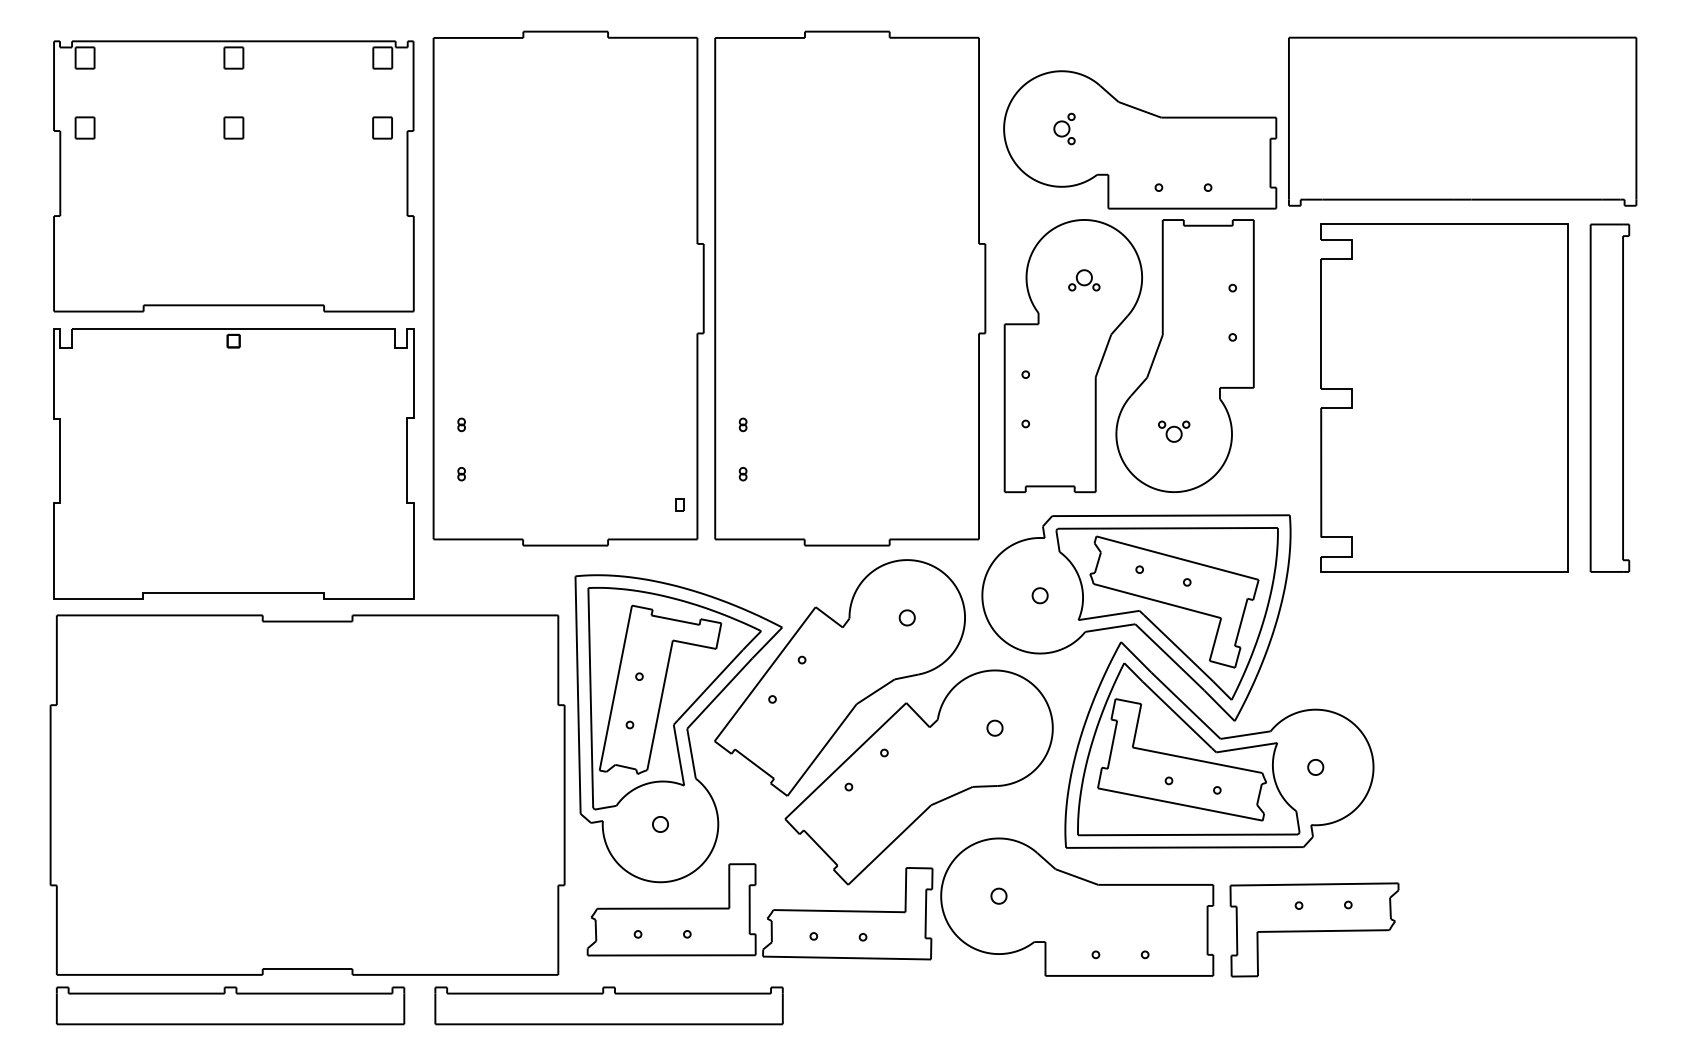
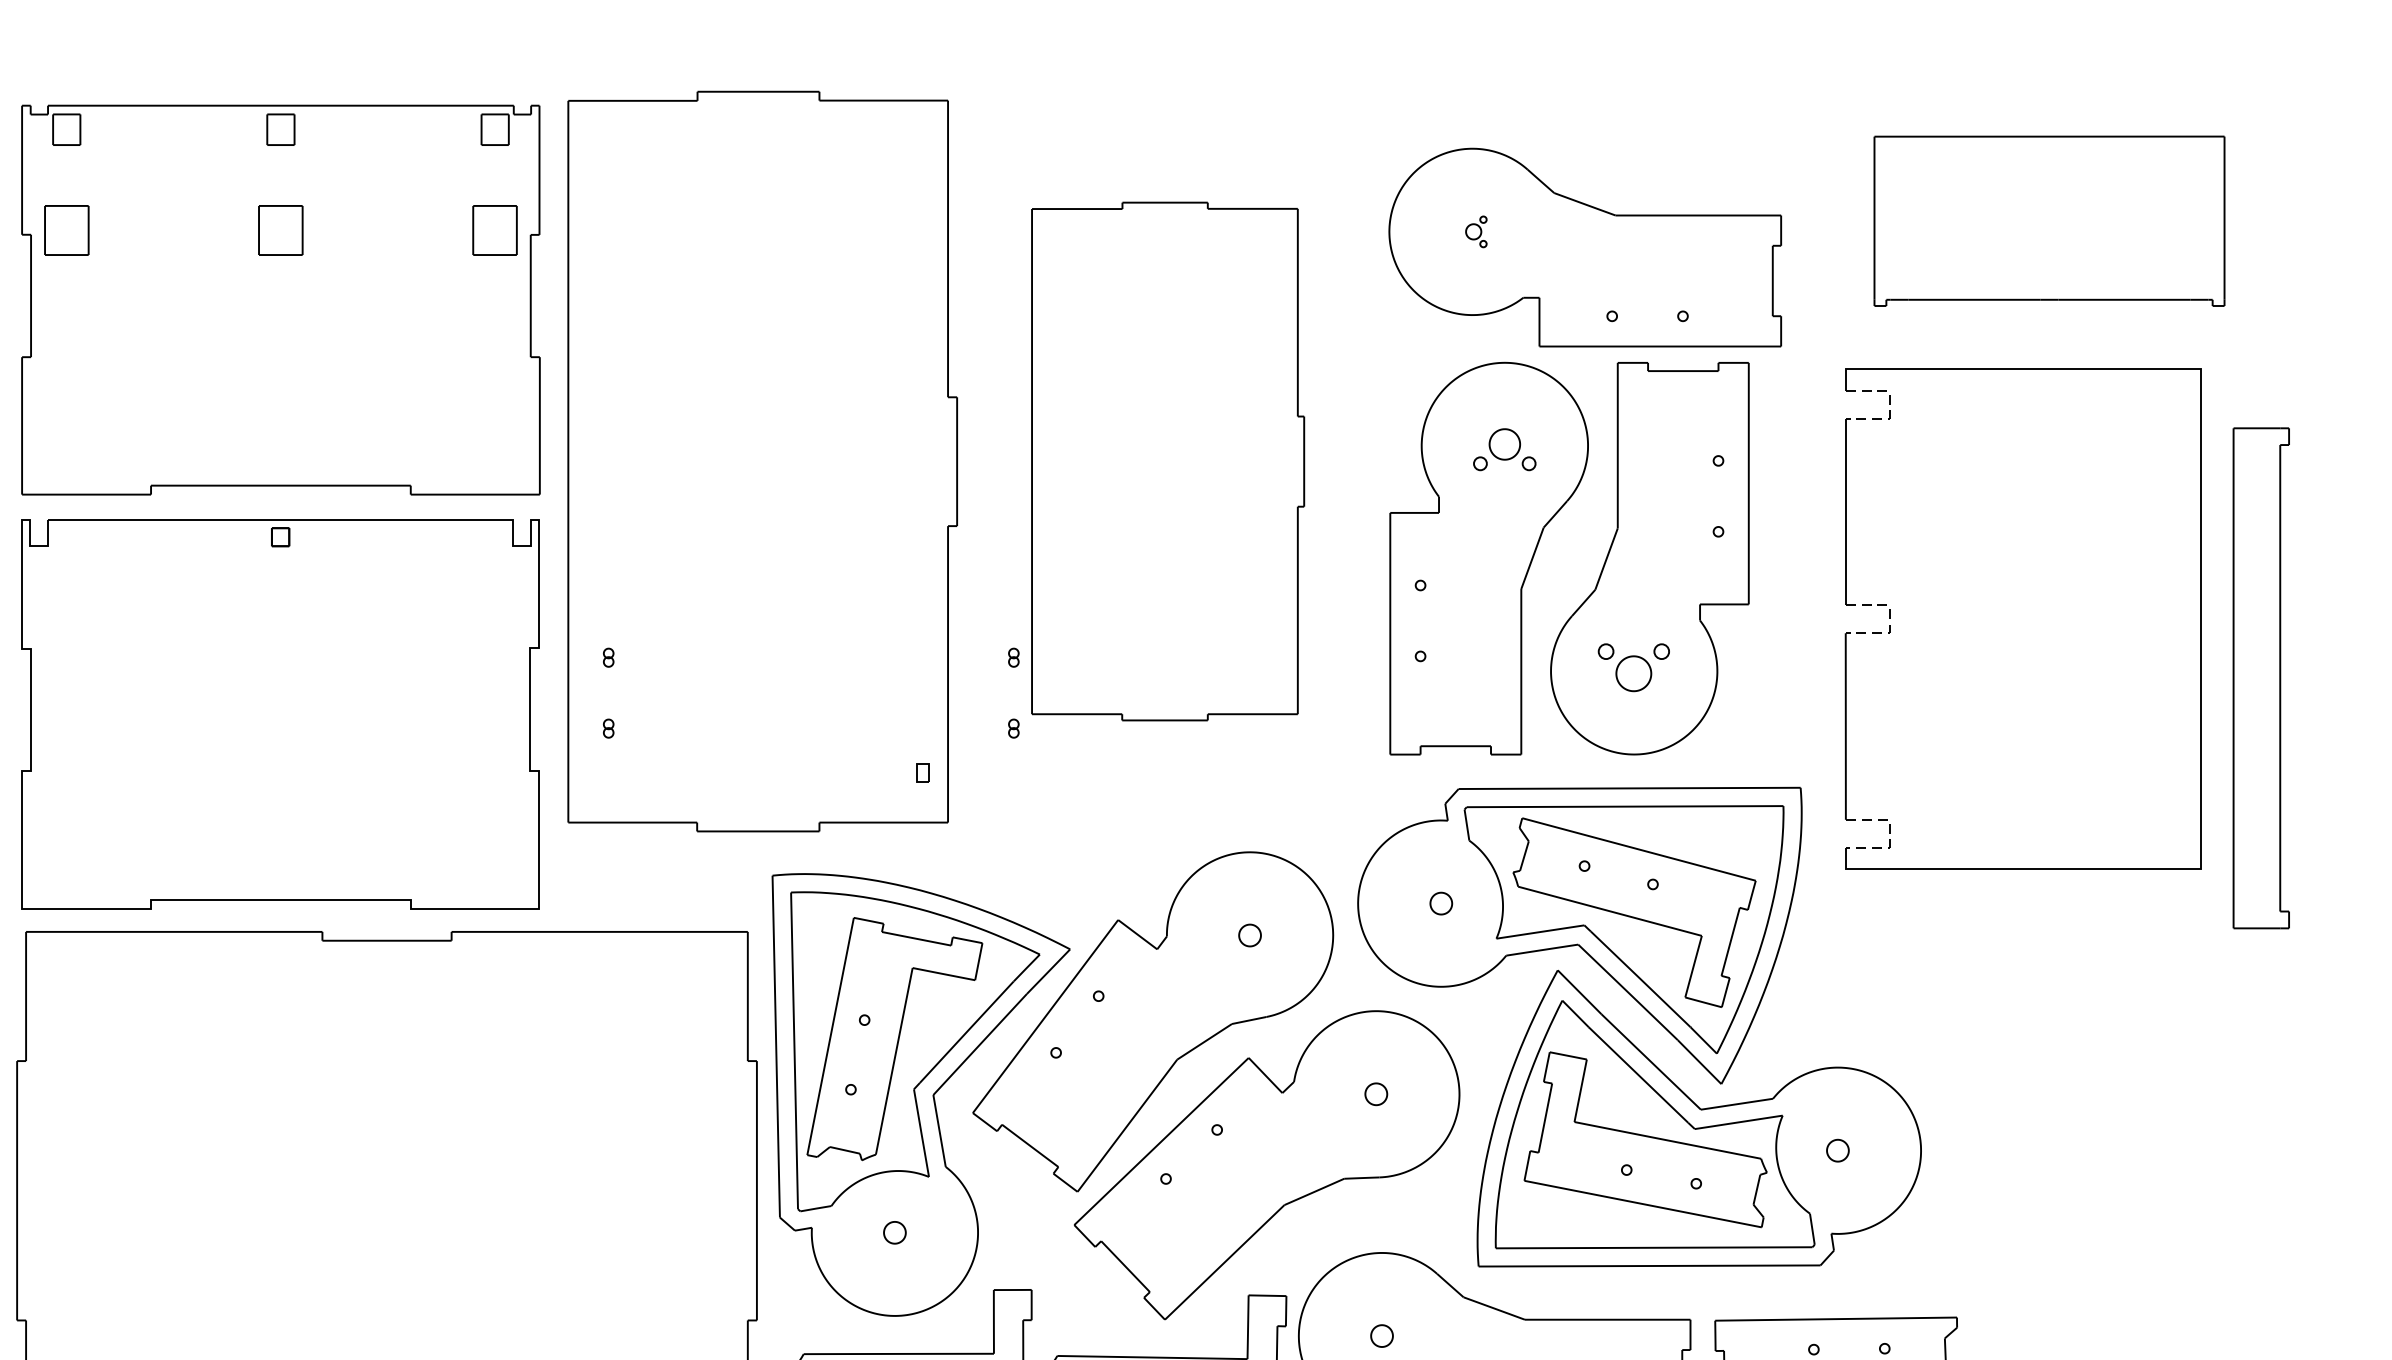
part: (1462, 121) -> (2049, 221), size x0.7
part: (84, 127) -> (65, 229), size x1.6
part: (233, 127) -> (280, 229), size x1.6
part: (382, 127) -> (494, 229), size x1.6
part: (1064, 128) -> (1476, 231), size x0.7
line: (1351, 249) -> (1889, 405), solid -> dashed
part: (1084, 280) -> (1505, 449), size x1.4
part: (850, 288) -> (1168, 461), size x0.7
part: (1609, 397) -> (2260, 677), moved
line: (1351, 398) -> (1889, 619), solid -> dashed
part: (1174, 431) -> (1634, 667), size x1.6
line: (1351, 547) -> (1889, 834), solid -> dashed

